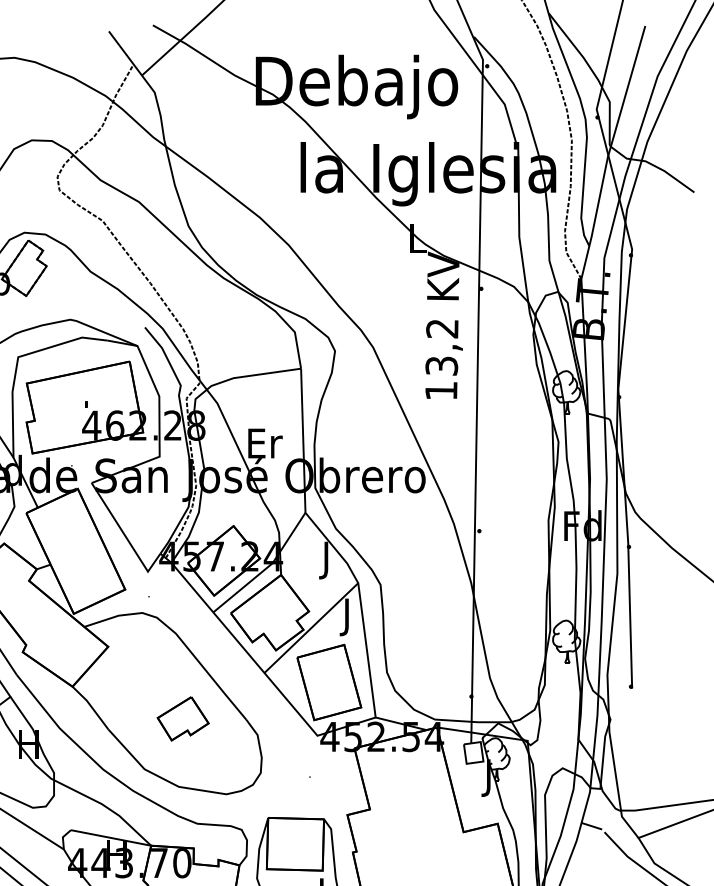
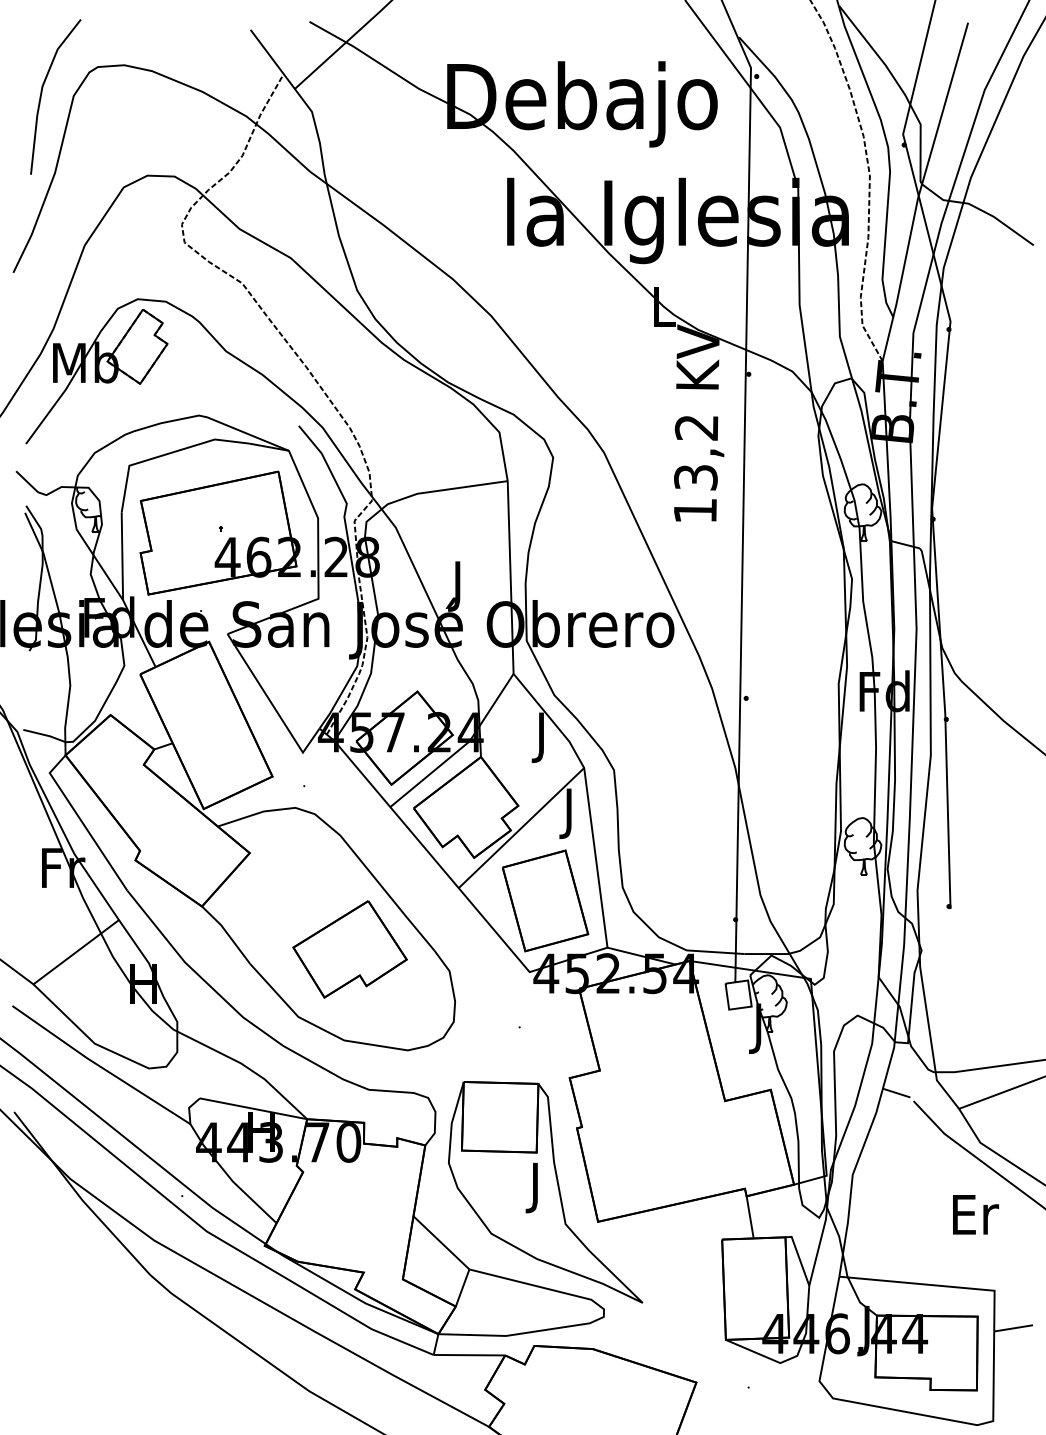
text: (265, 447) -> (460, 586), Er -> J
part: (182, 718) -> (349, 949), size x1.67

